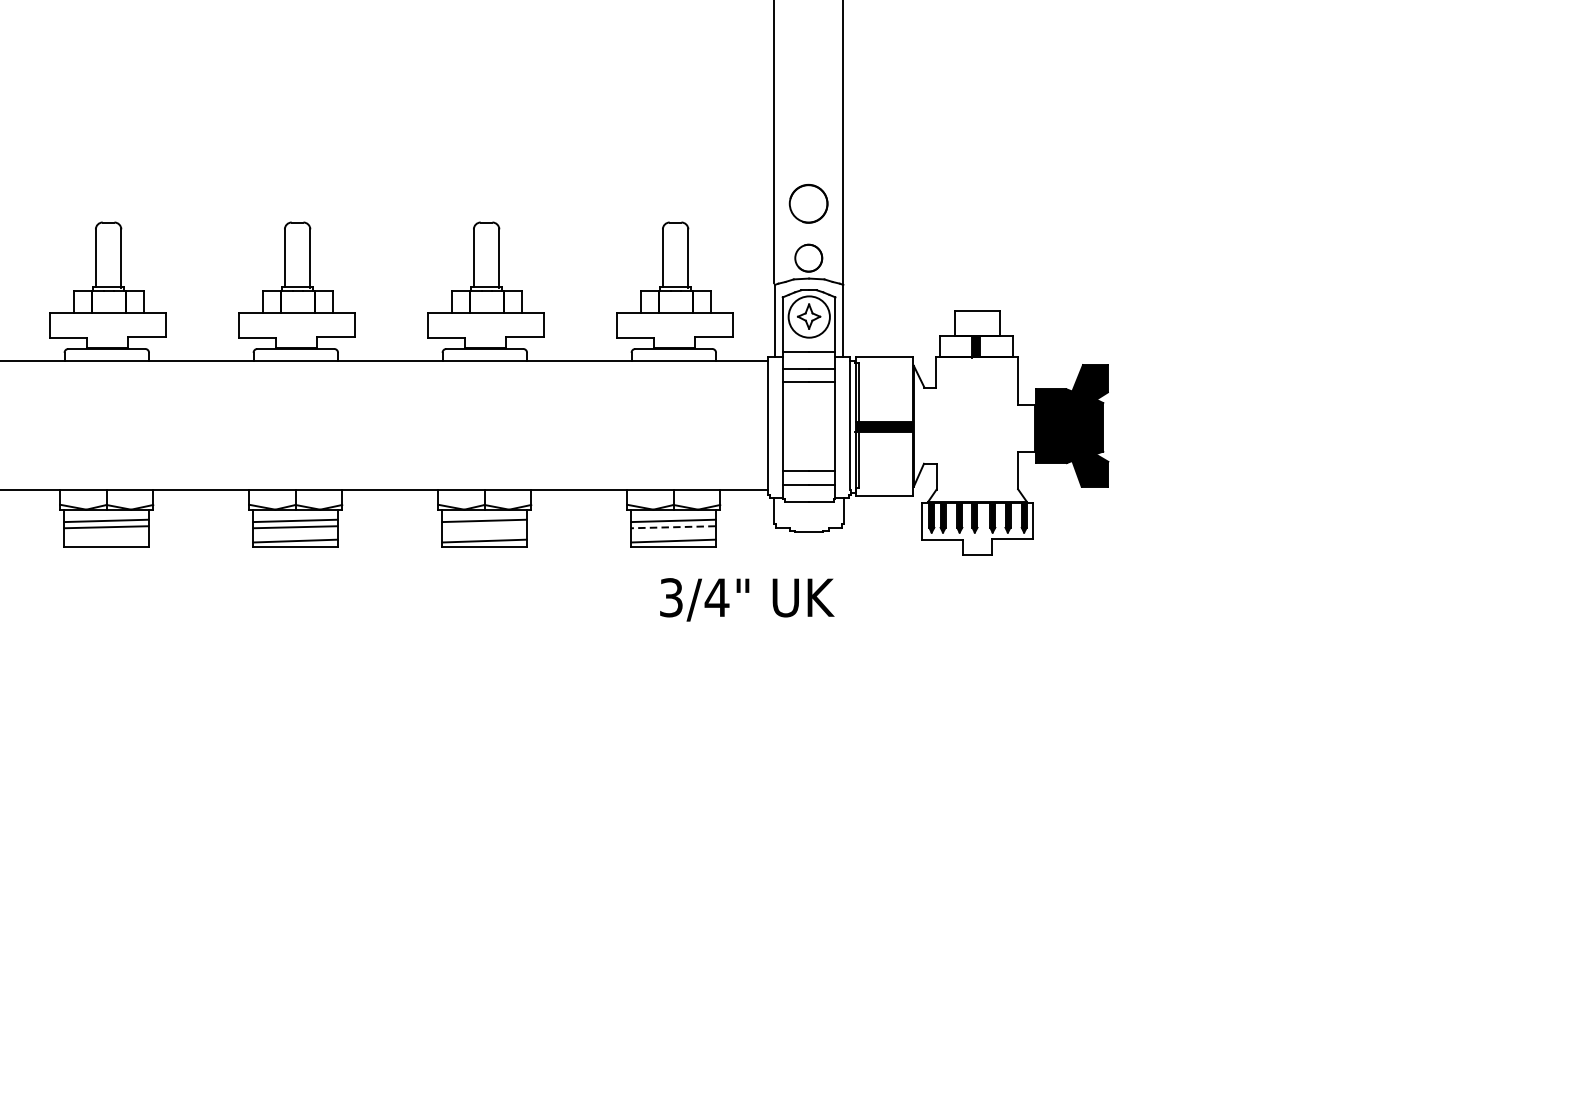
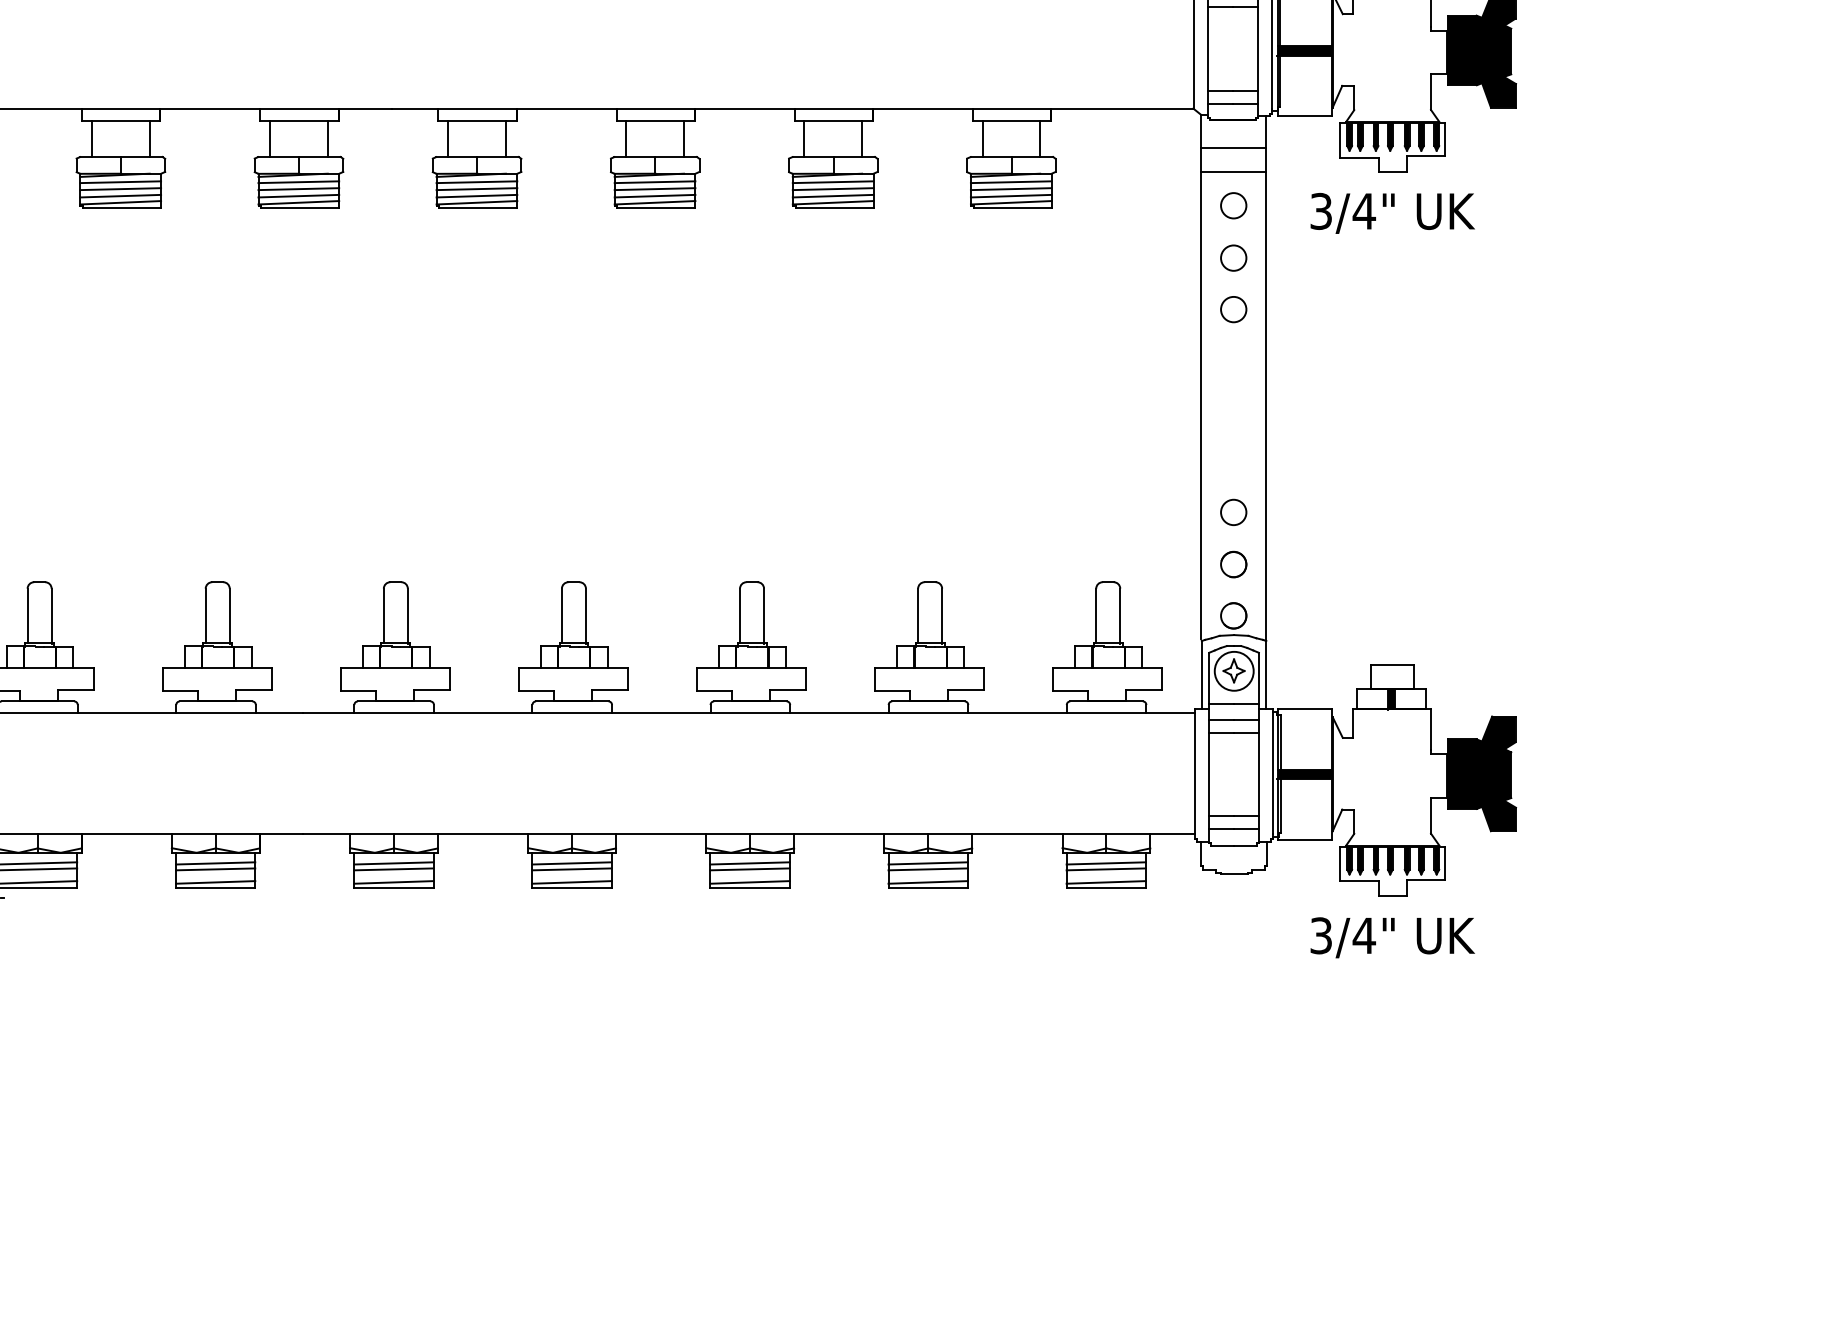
circle: (808, 147) -> (1233, 511), added
part: (808, 203) -> (1233, 564), size x0.71
line: (483, 527) -> (927, 869), added
line: (673, 527) -> (1106, 869), dashed -> solid
line: (106, 541) -> (571, 882), added
text: (746, 599) -> (1392, 937), moved

